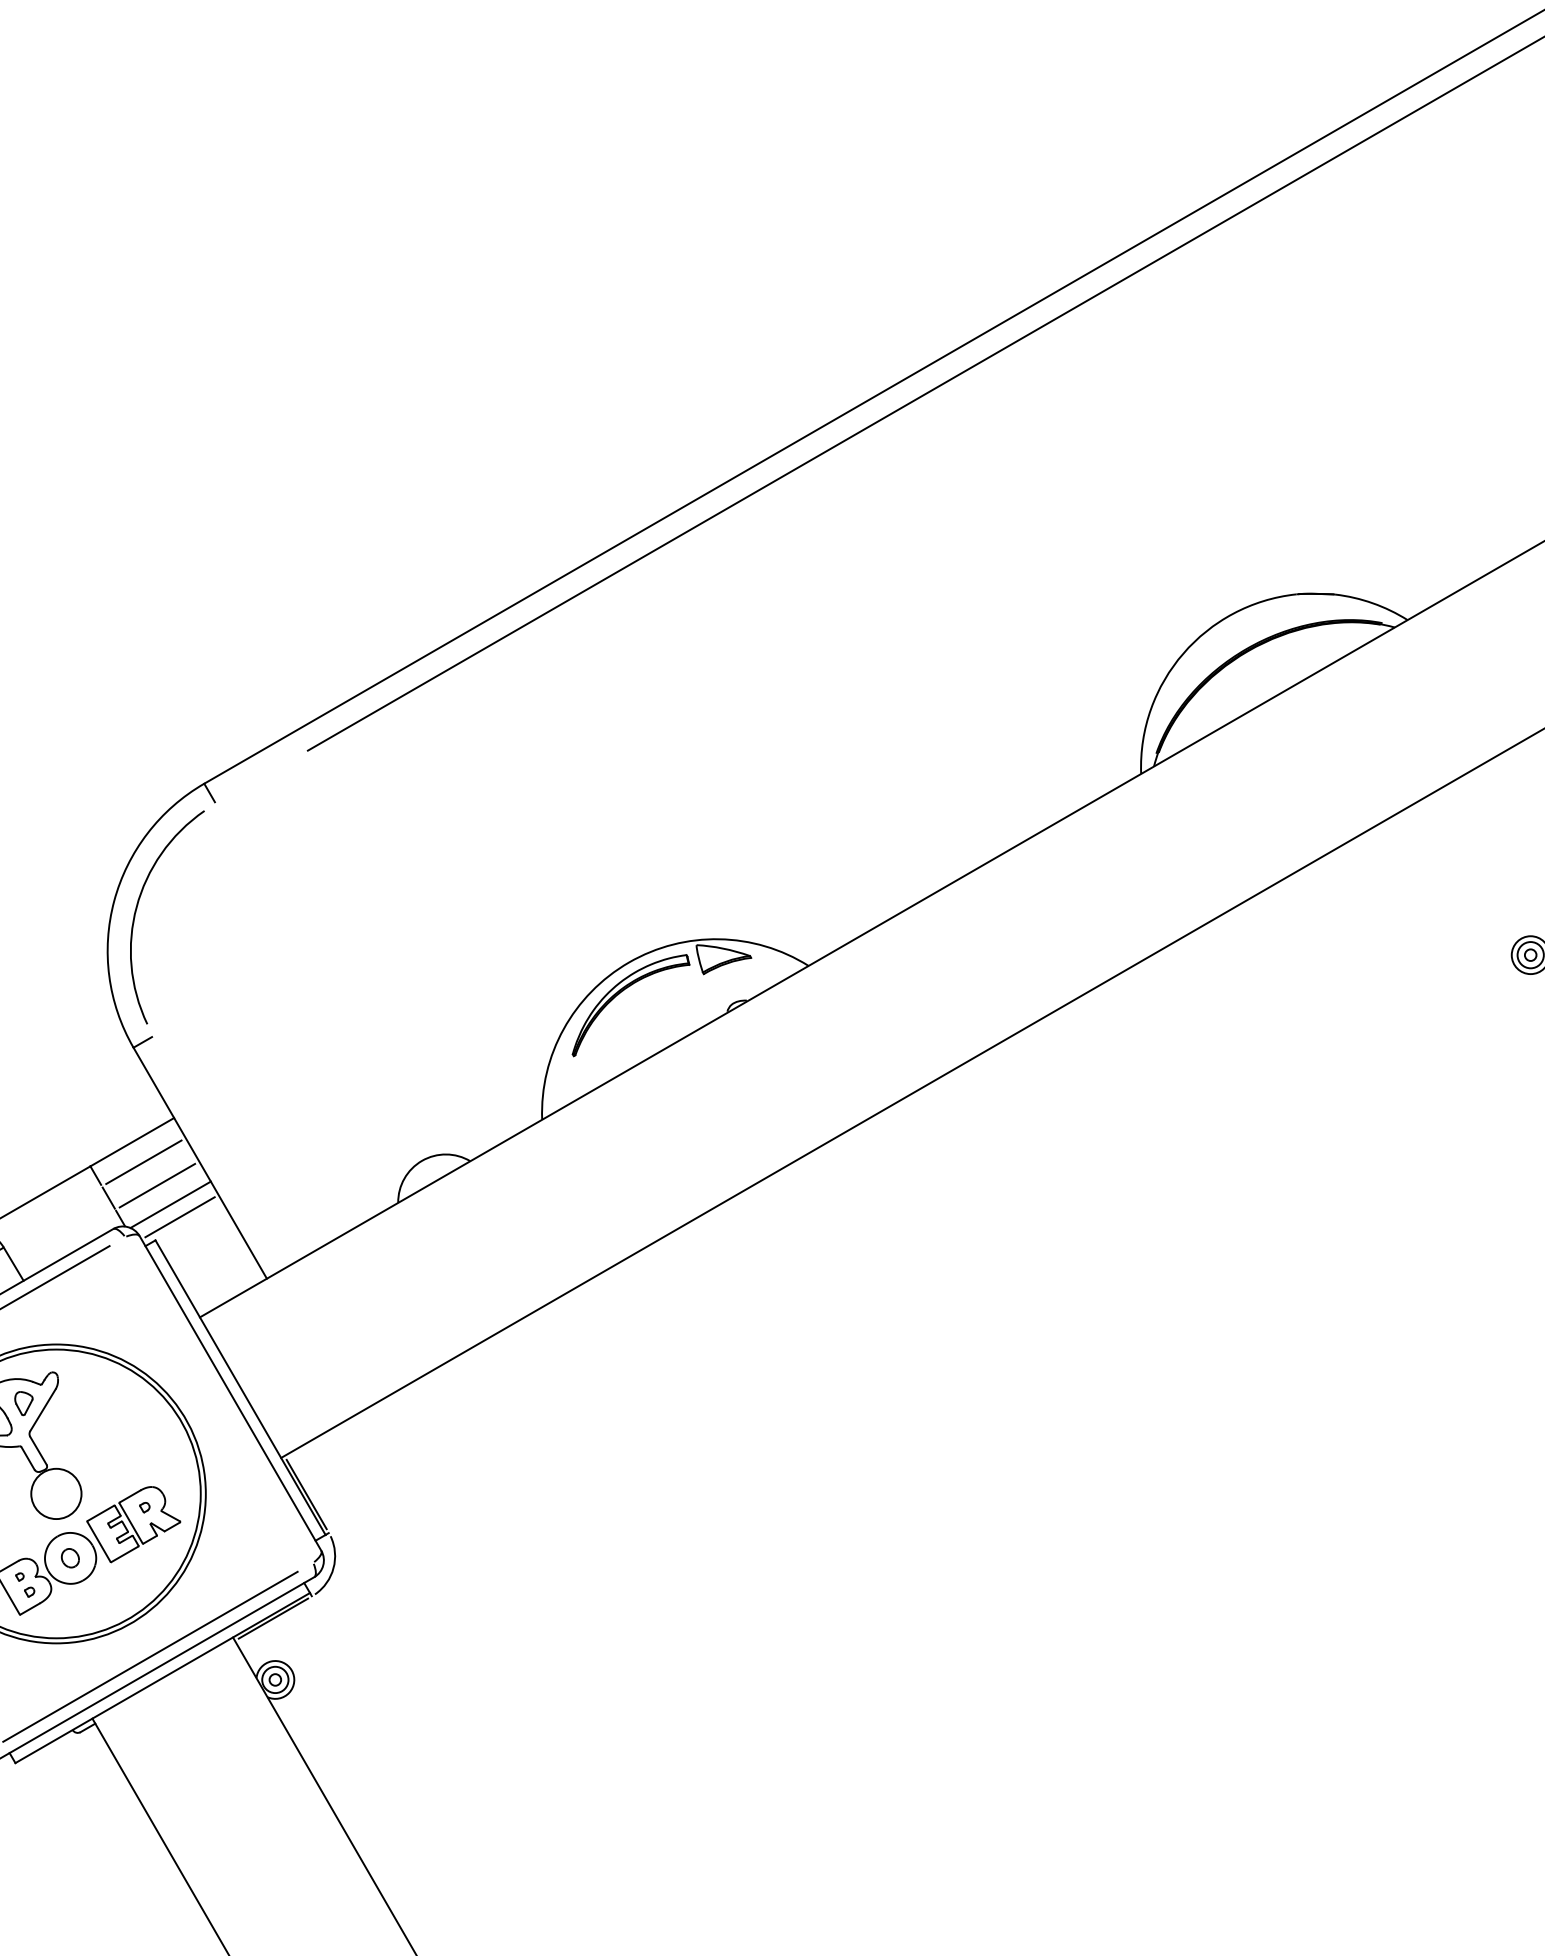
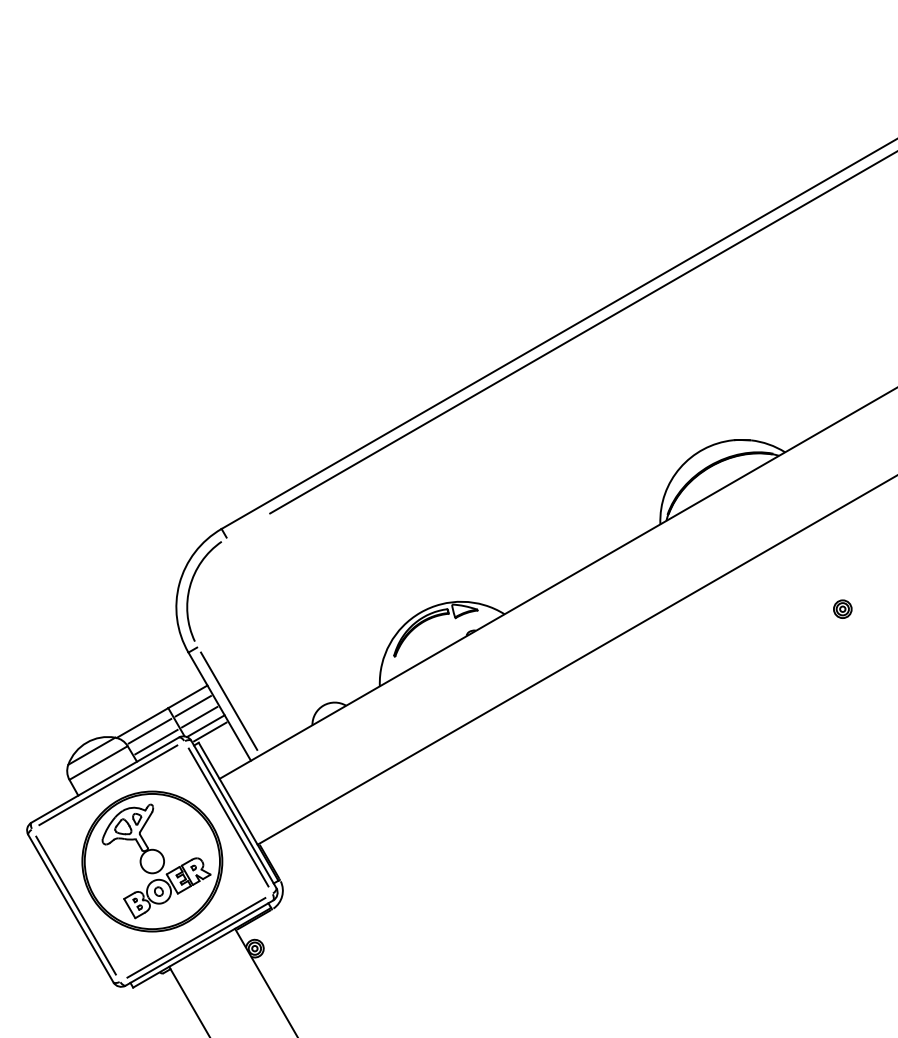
line: (221, 1150) -> (229, 700), added
line: (50, 1216) -> (149, 731), added
line: (65, 1237) -> (156, 741), added
line: (218, 1399) -> (228, 817), added

